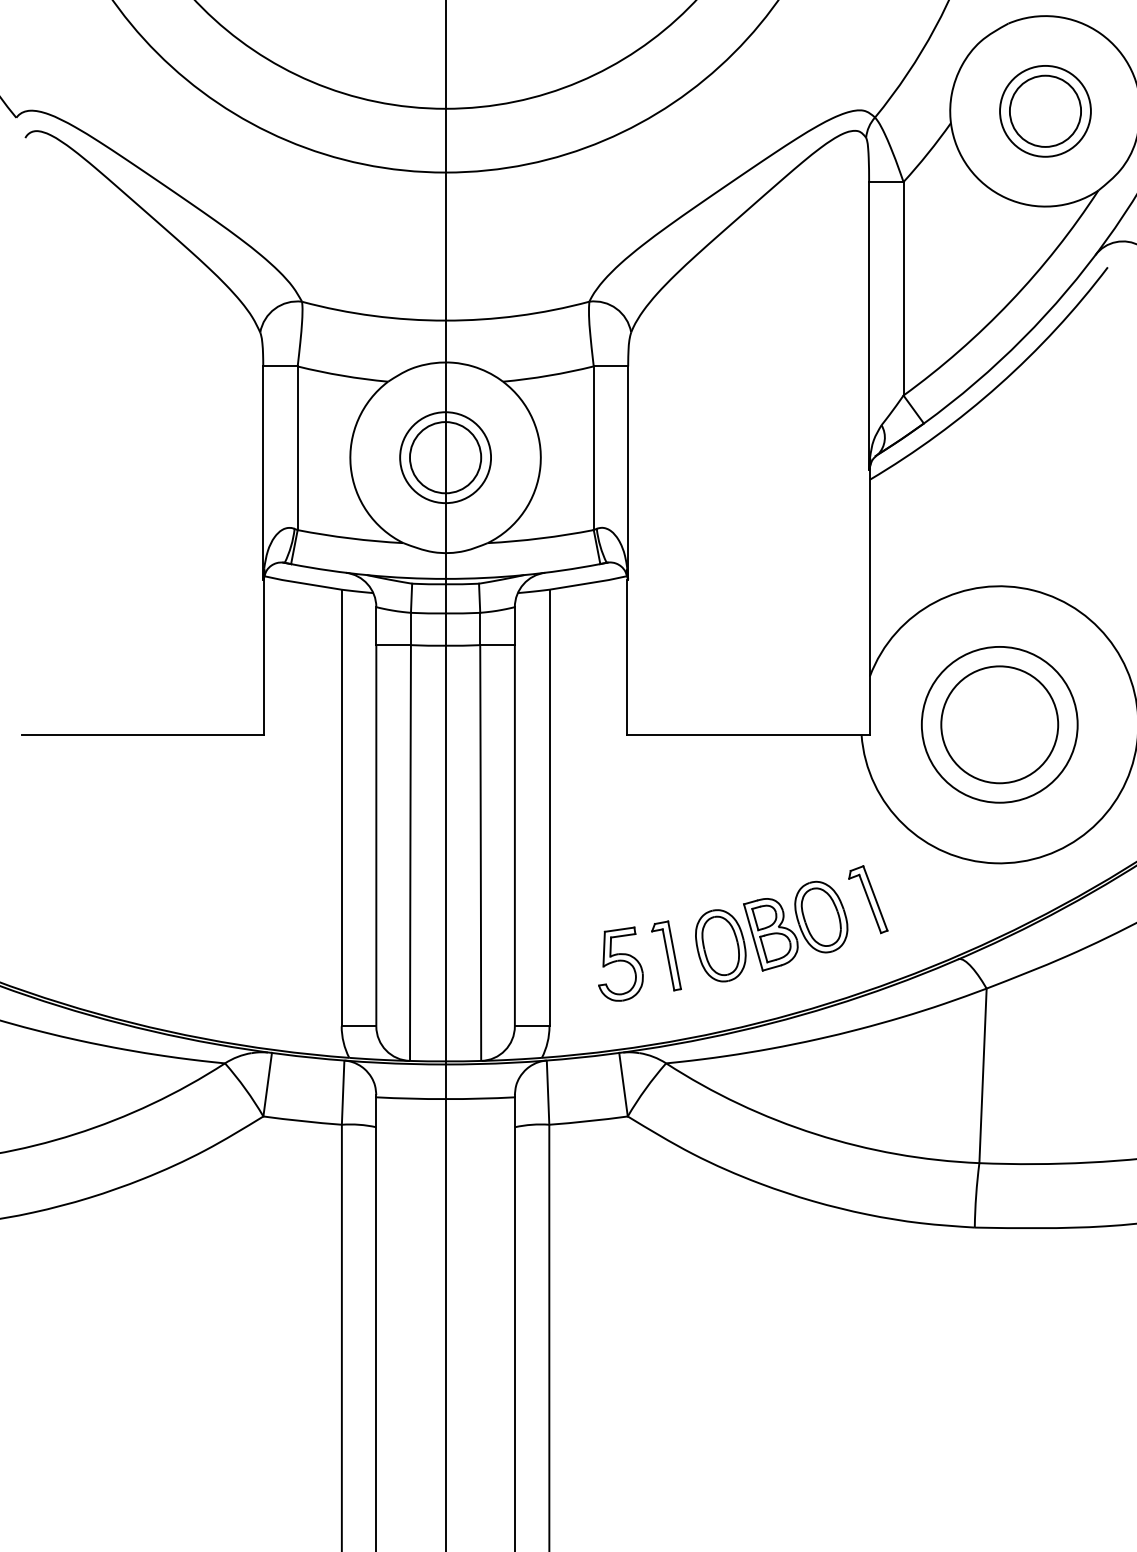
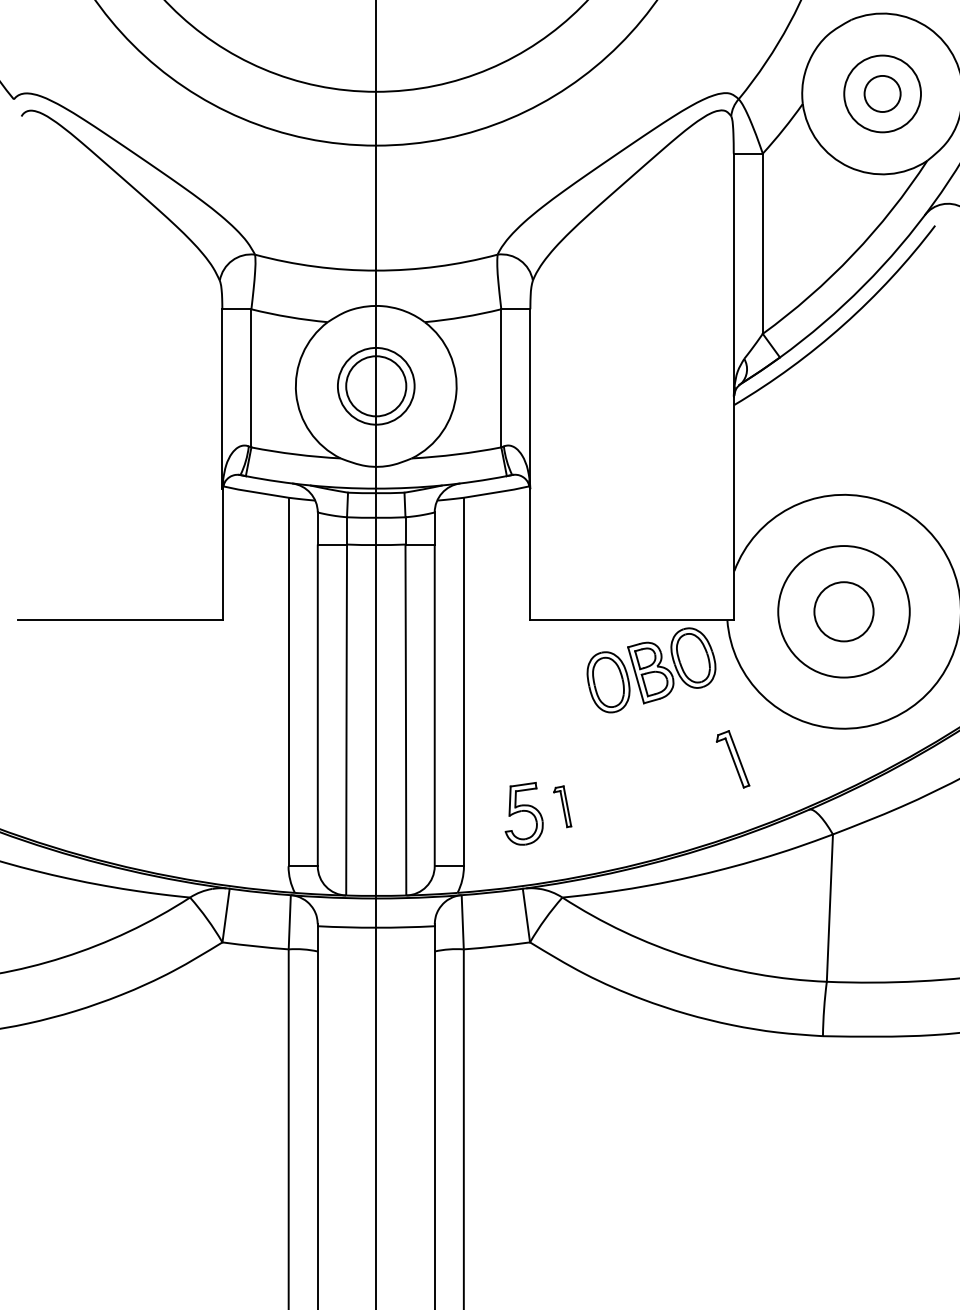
circle: (1045, 110) -> (882, 93), size x0.6
circle: (999, 724) -> (843, 611), size x0.6
part: (771, 931) -> (651, 670), moved
part: (666, 955) -> (562, 806), size x0.7

